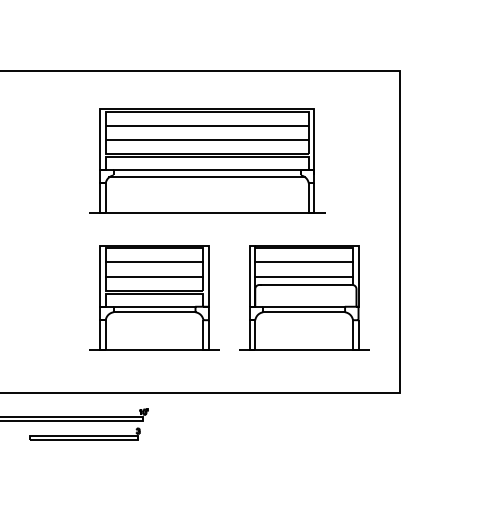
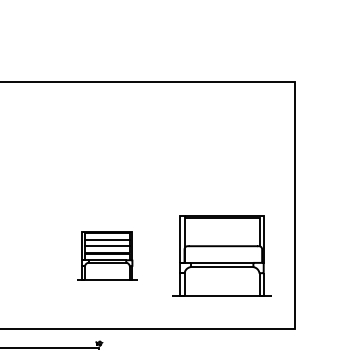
part: (207, 160) -> (147, 150), removed
line: (304, 262) -> (222, 228), removed
line: (304, 276) -> (222, 239), removed
part: (154, 297) -> (107, 255), size x0.6

